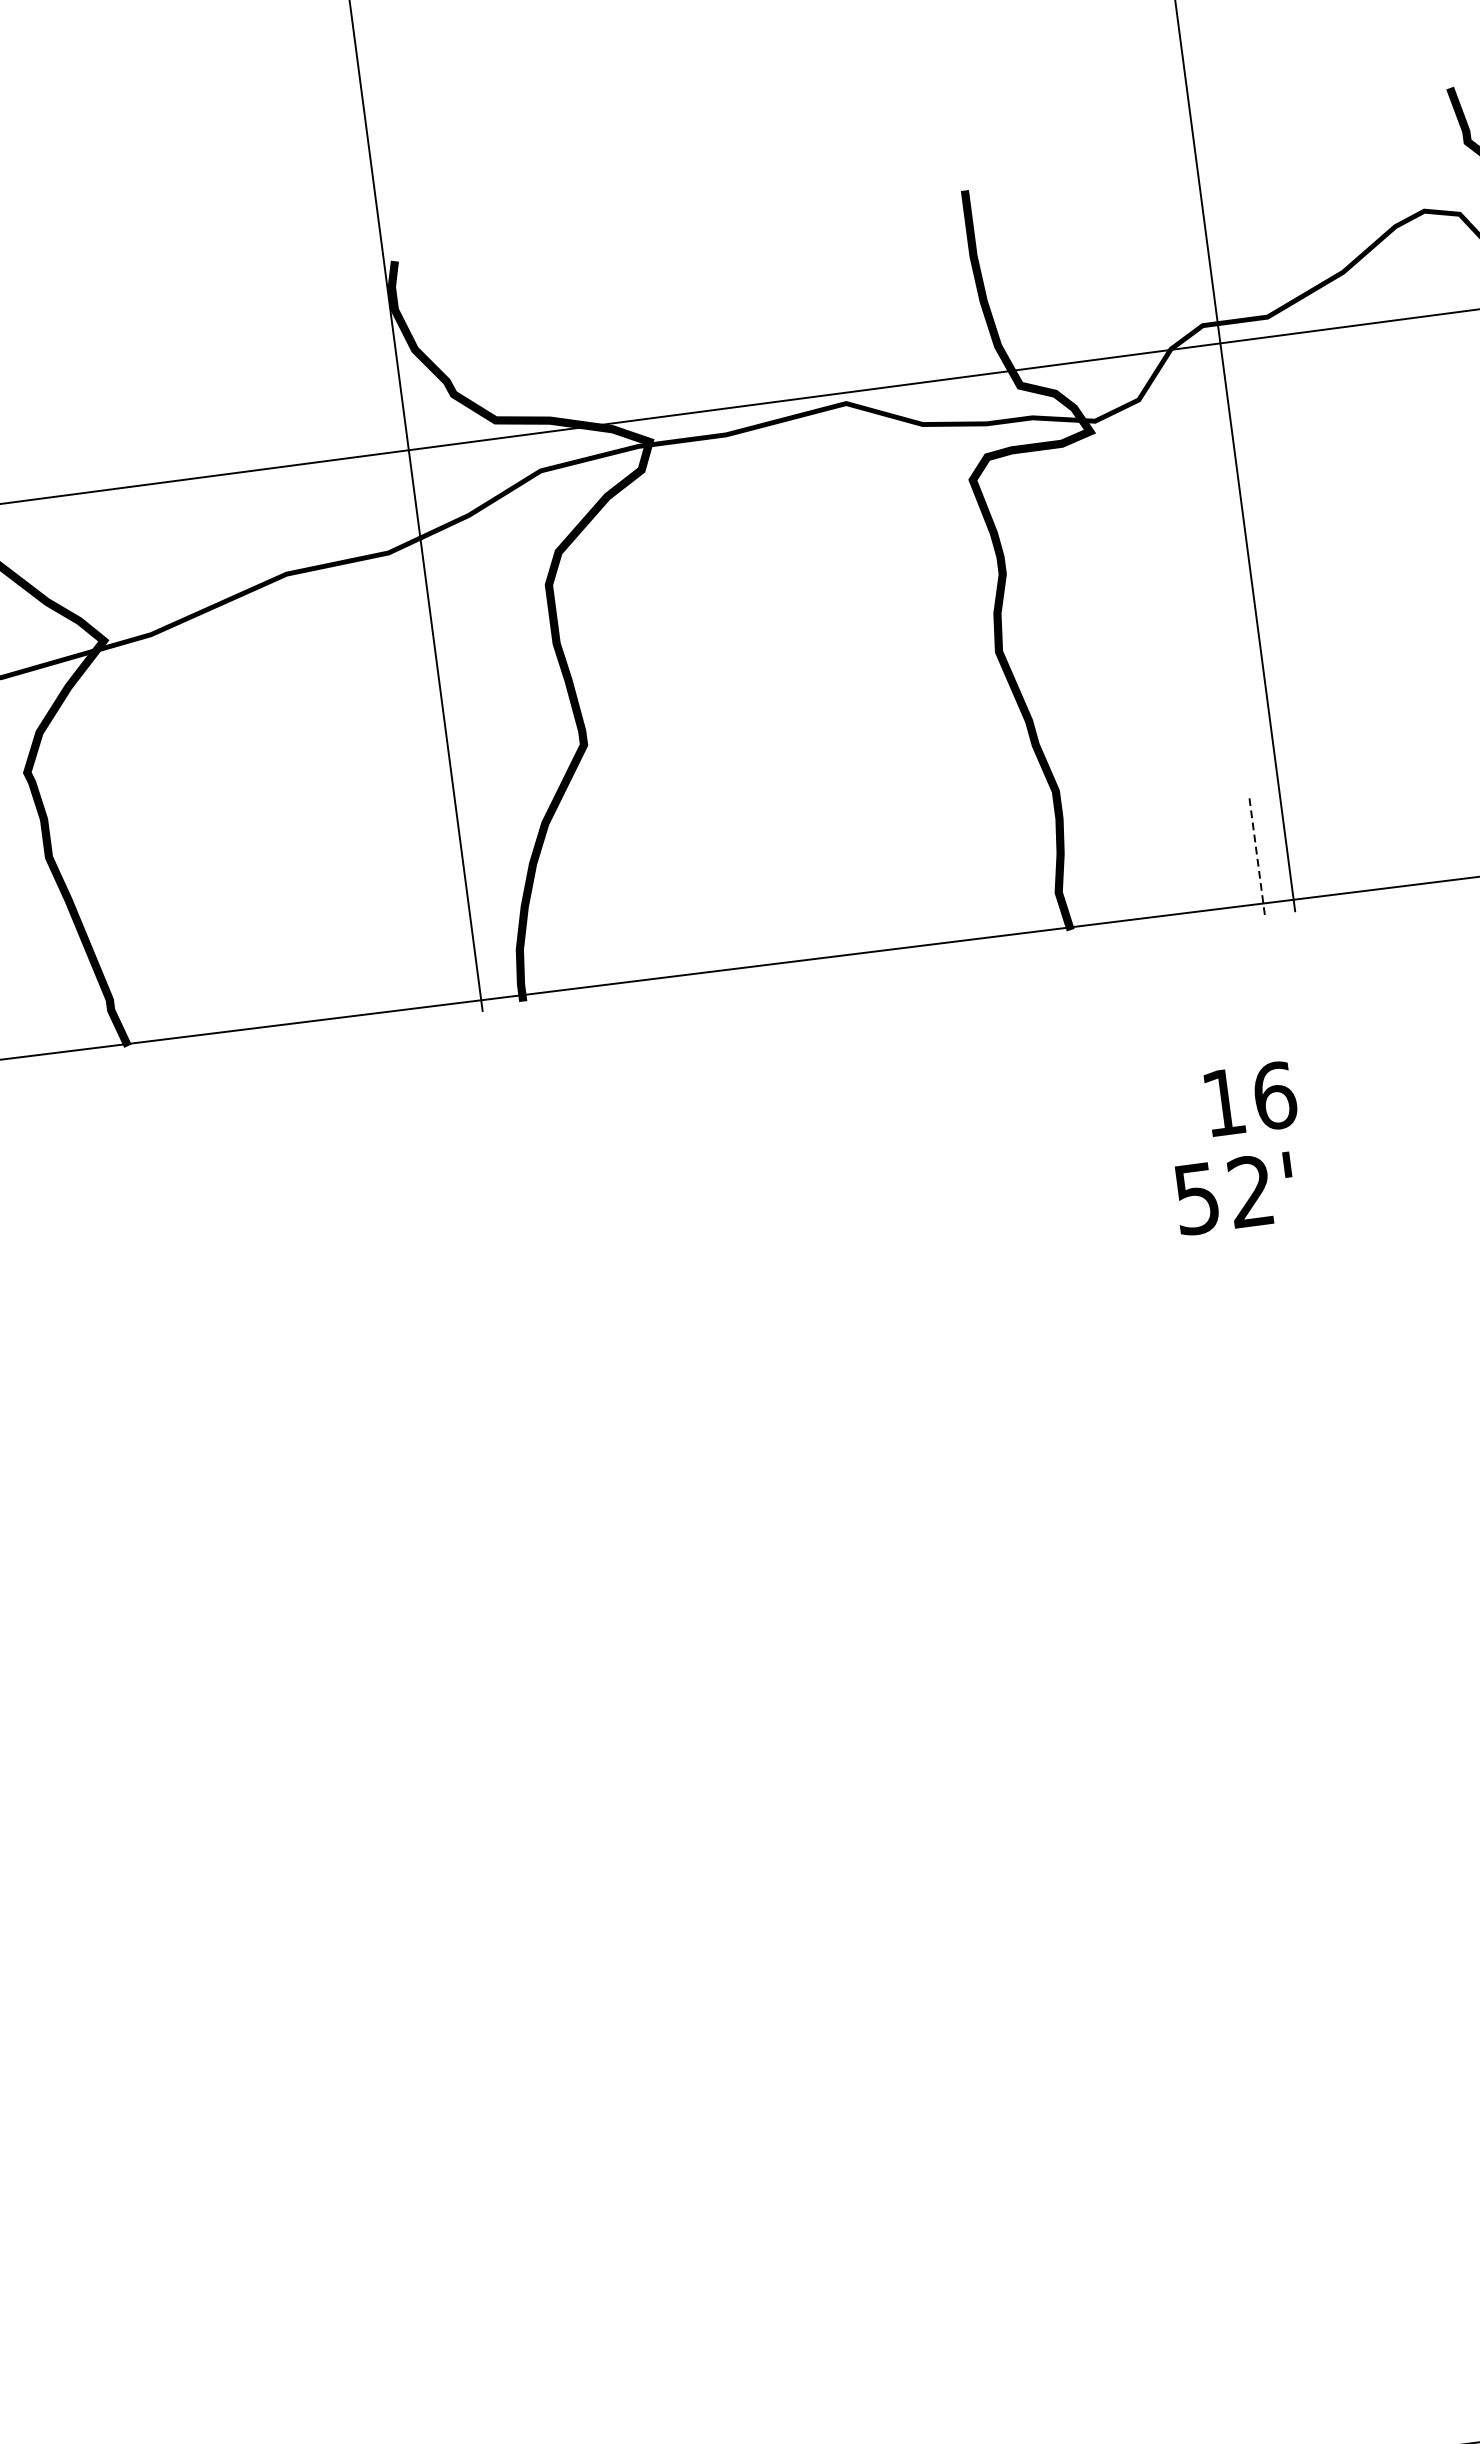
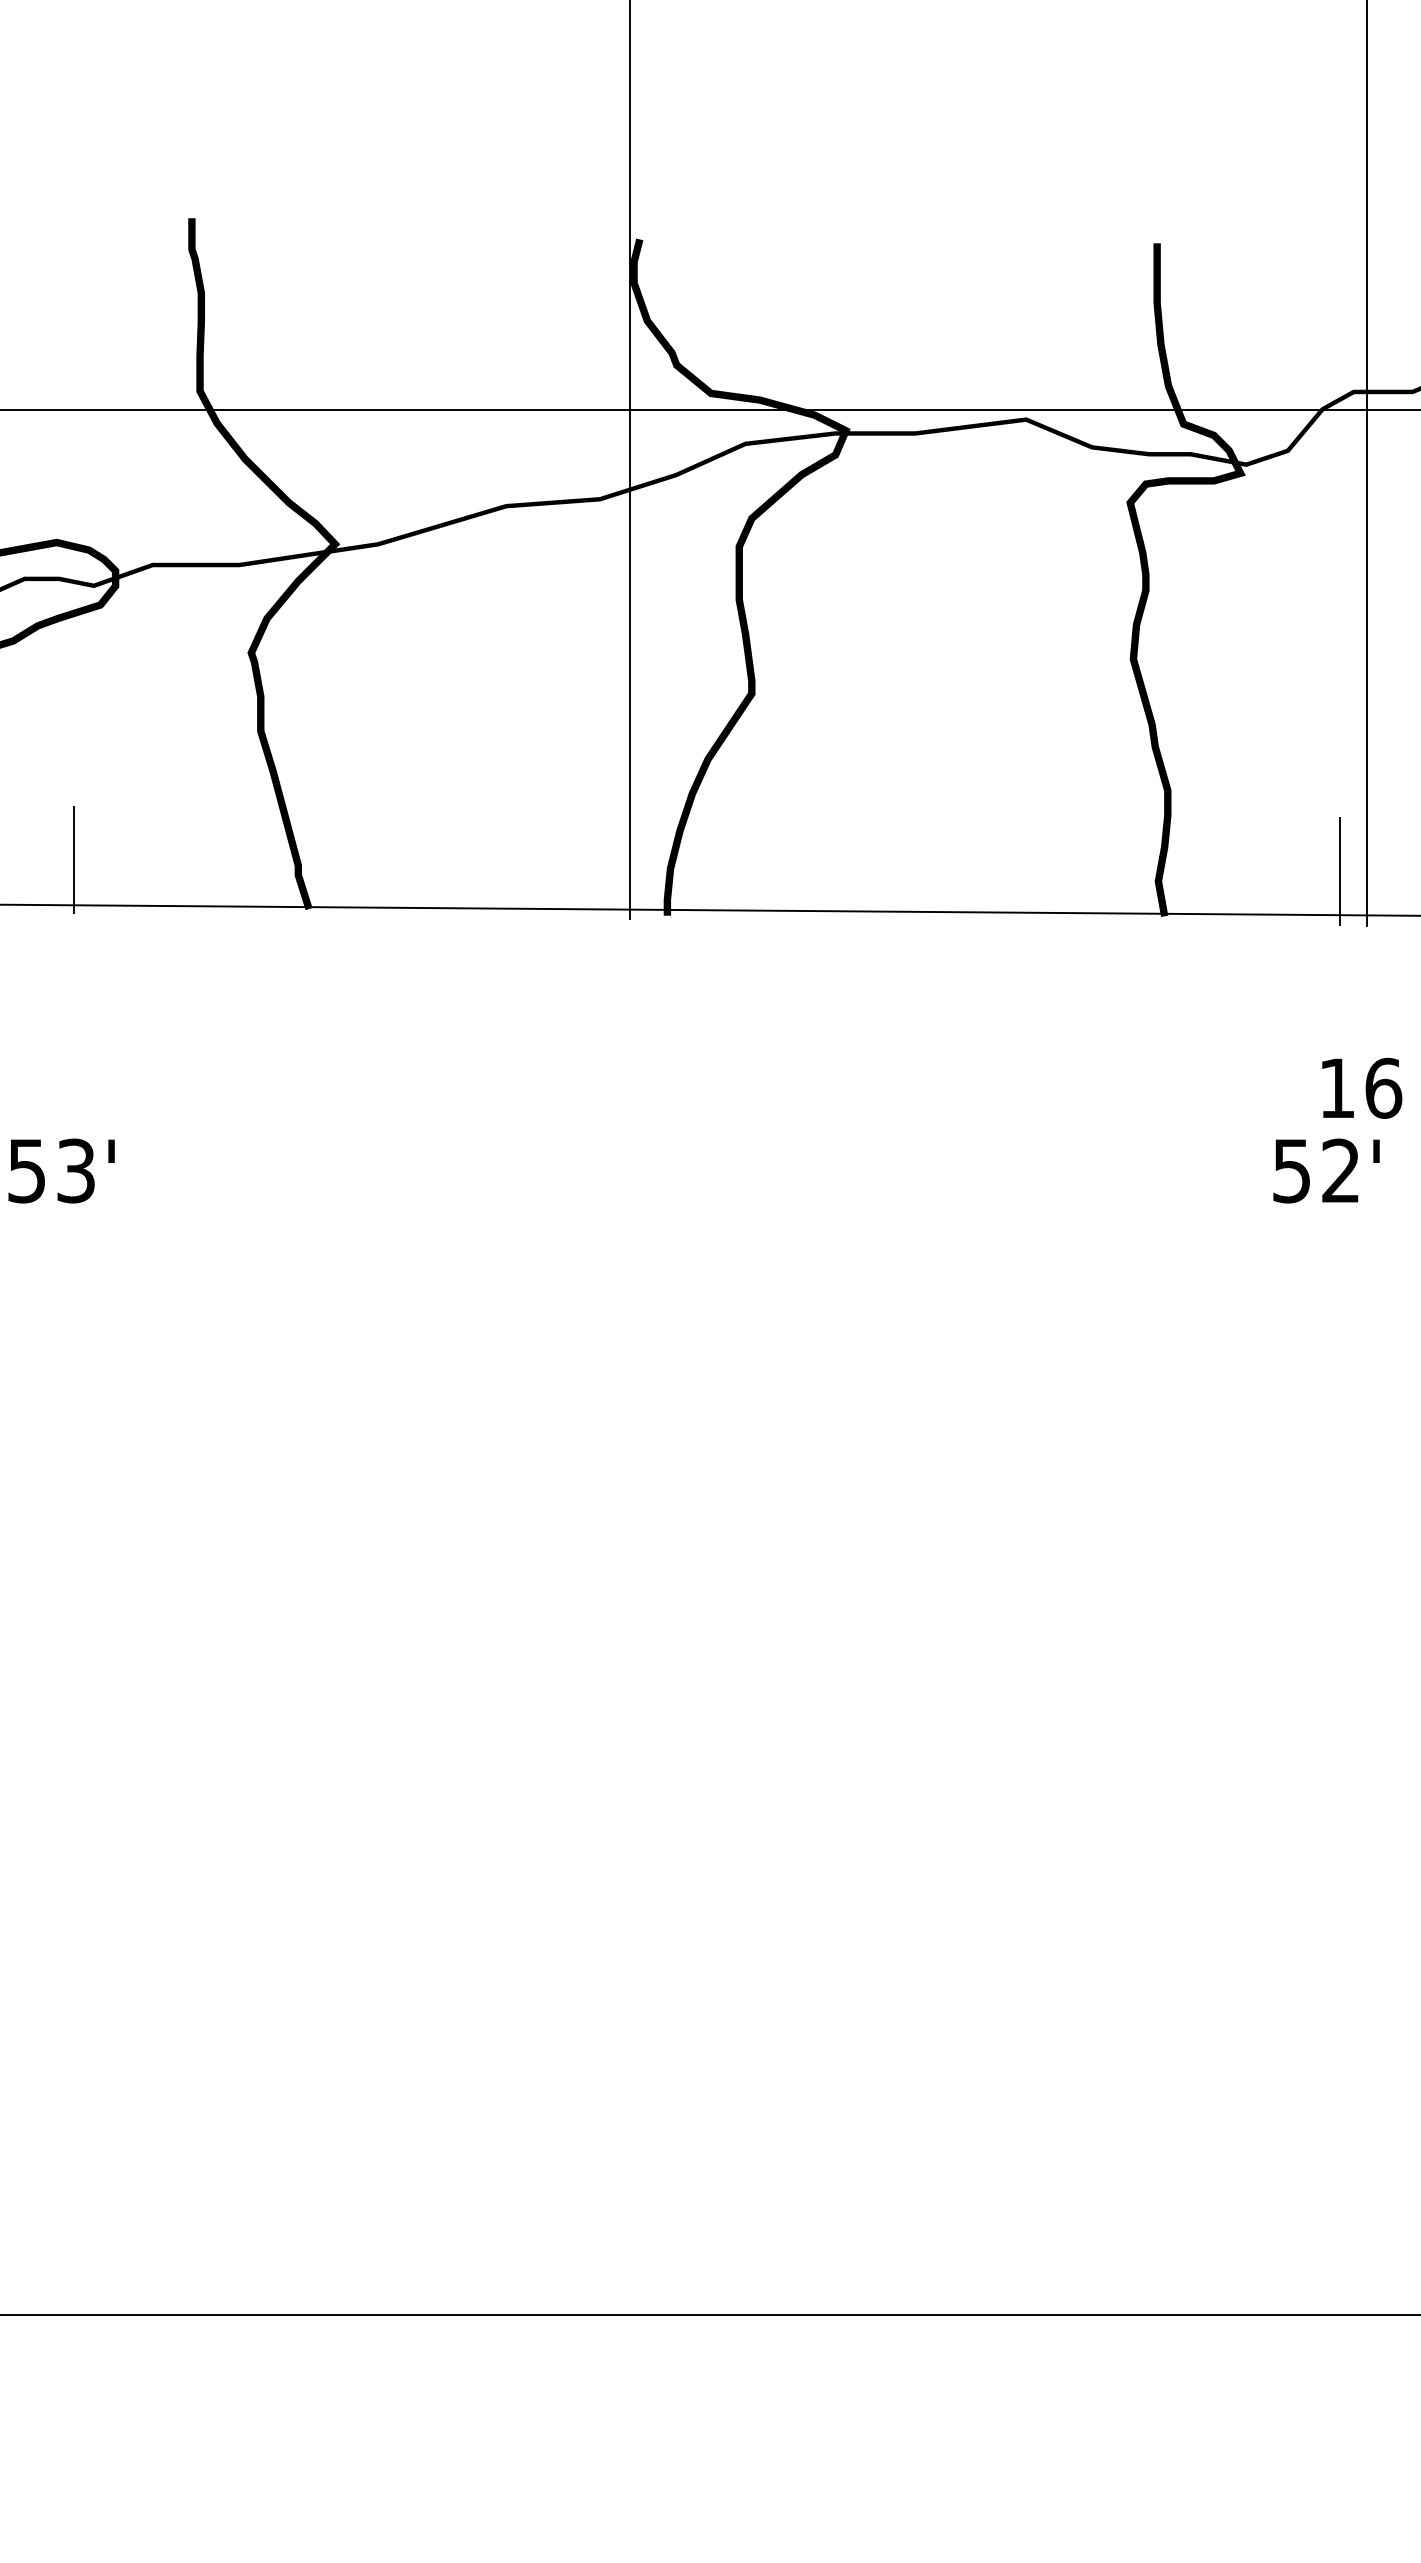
line: (1256, 855) -> (1339, 871), dashed -> solid
text: (1251, 1098) -> (1362, 1087), moved
text: (1234, 1193) -> (1326, 1170), moved

